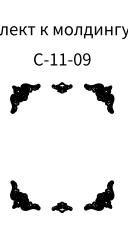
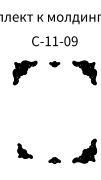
part: (61, 87) -> (54, 63), size x0.6
part: (25, 195) -> (25, 151), size x0.6
part: (61, 206) -> (54, 159), size x0.7

